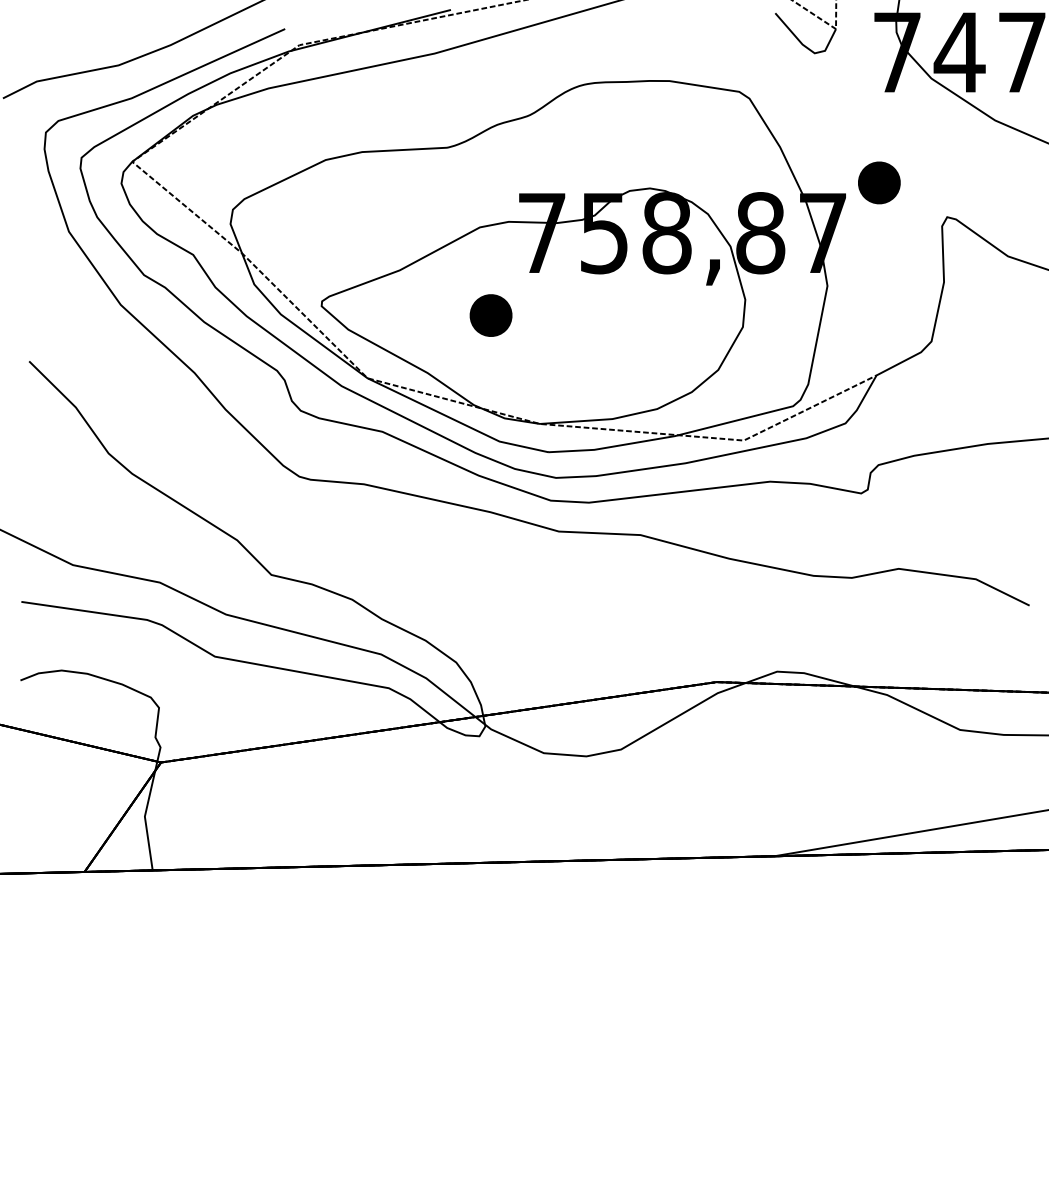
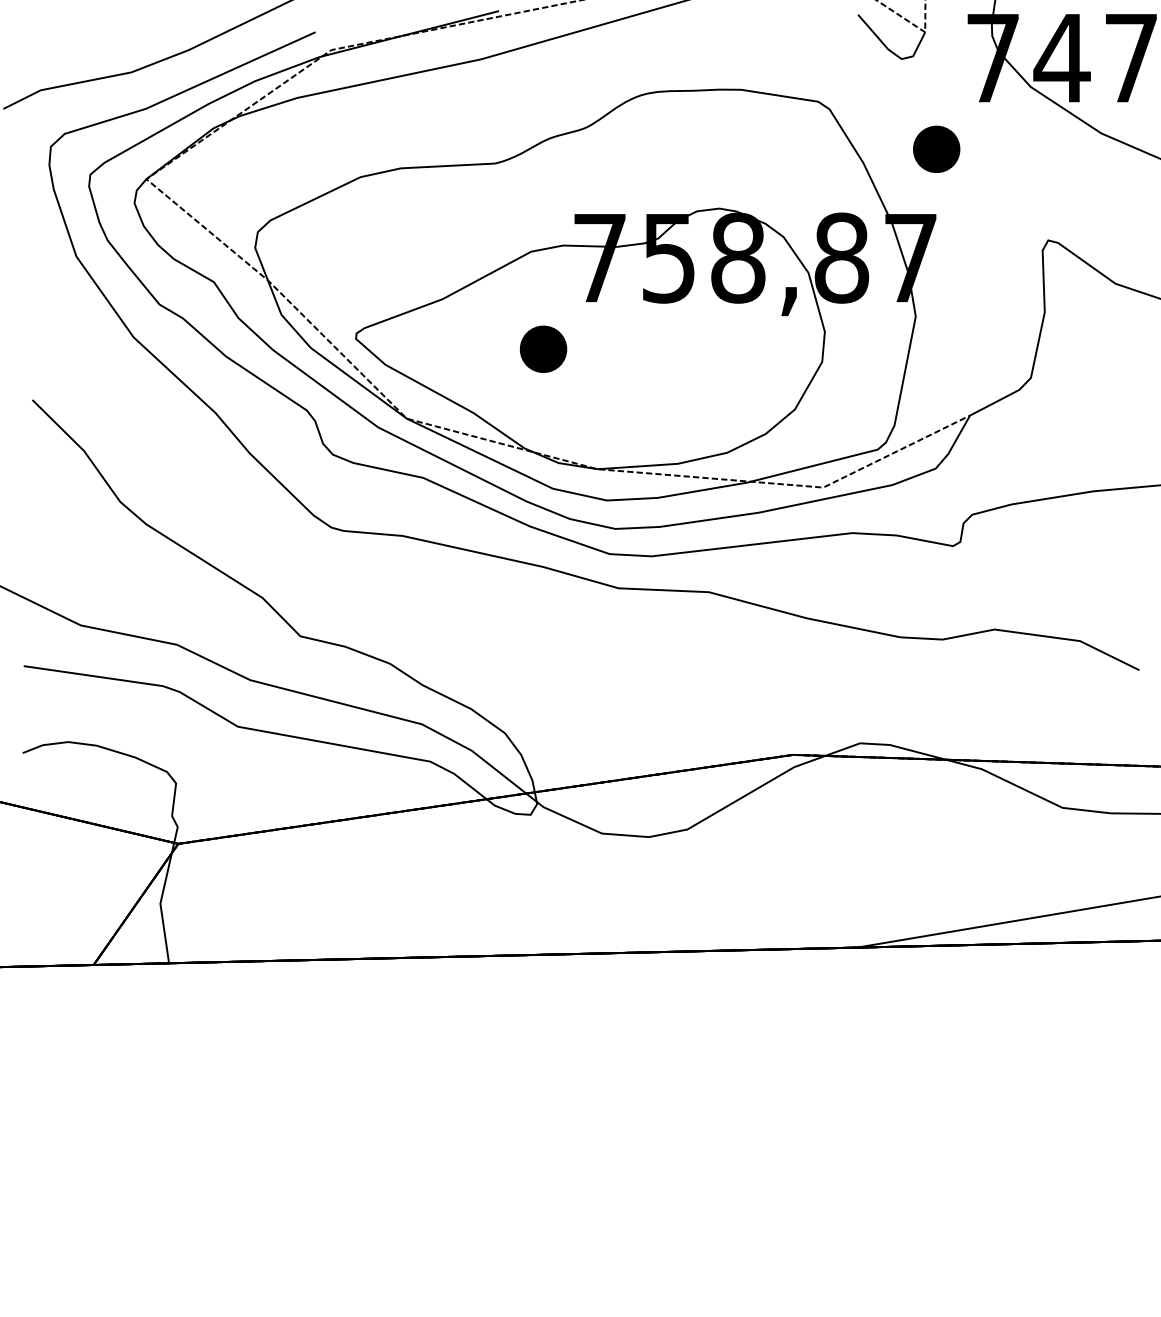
part: (879, 182) -> (936, 148), moved

